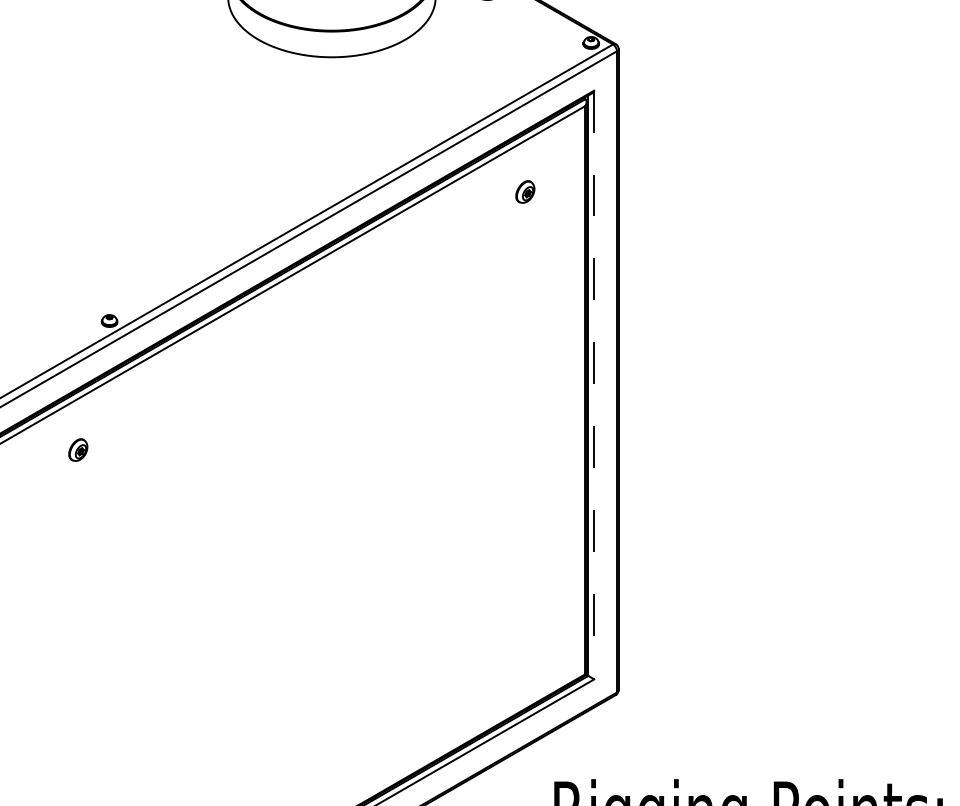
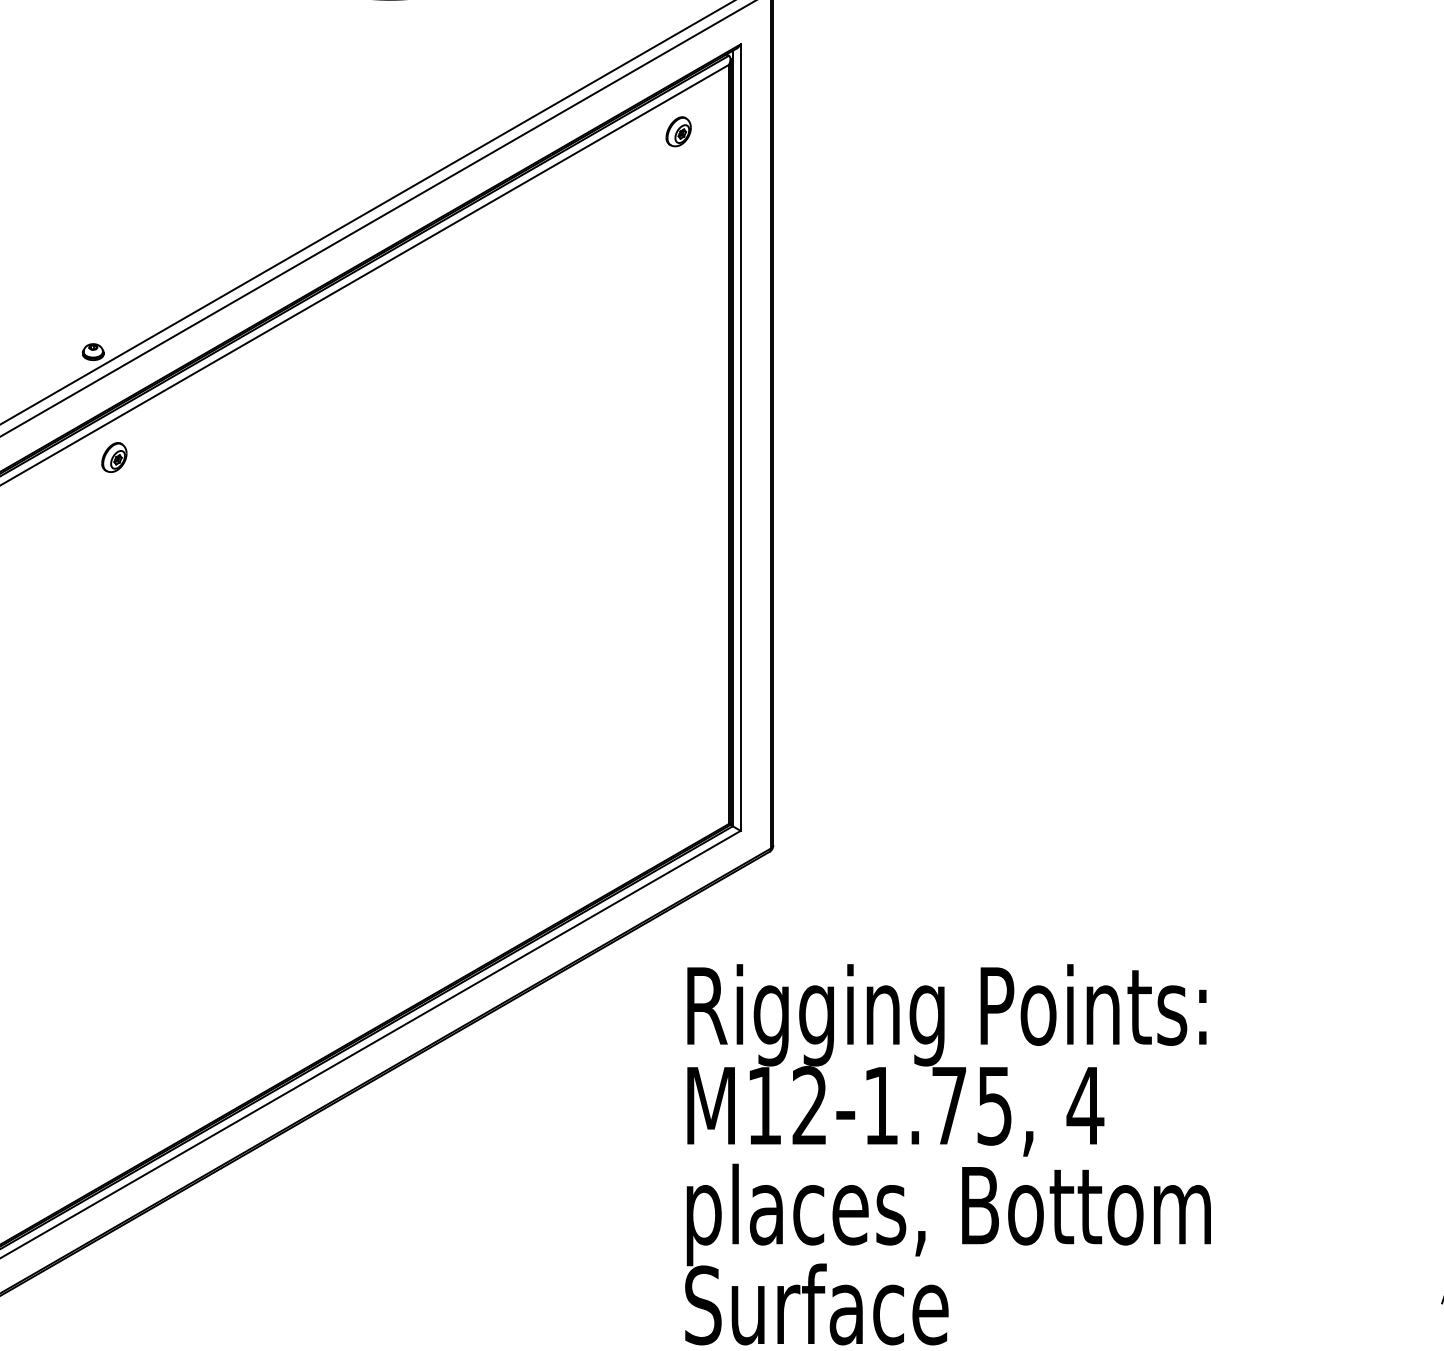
part: (525, 191) -> (678, 131), moved
line: (594, 385) -> (740, 438), dashed -> solid
part: (78, 450) -> (114, 457), moved

